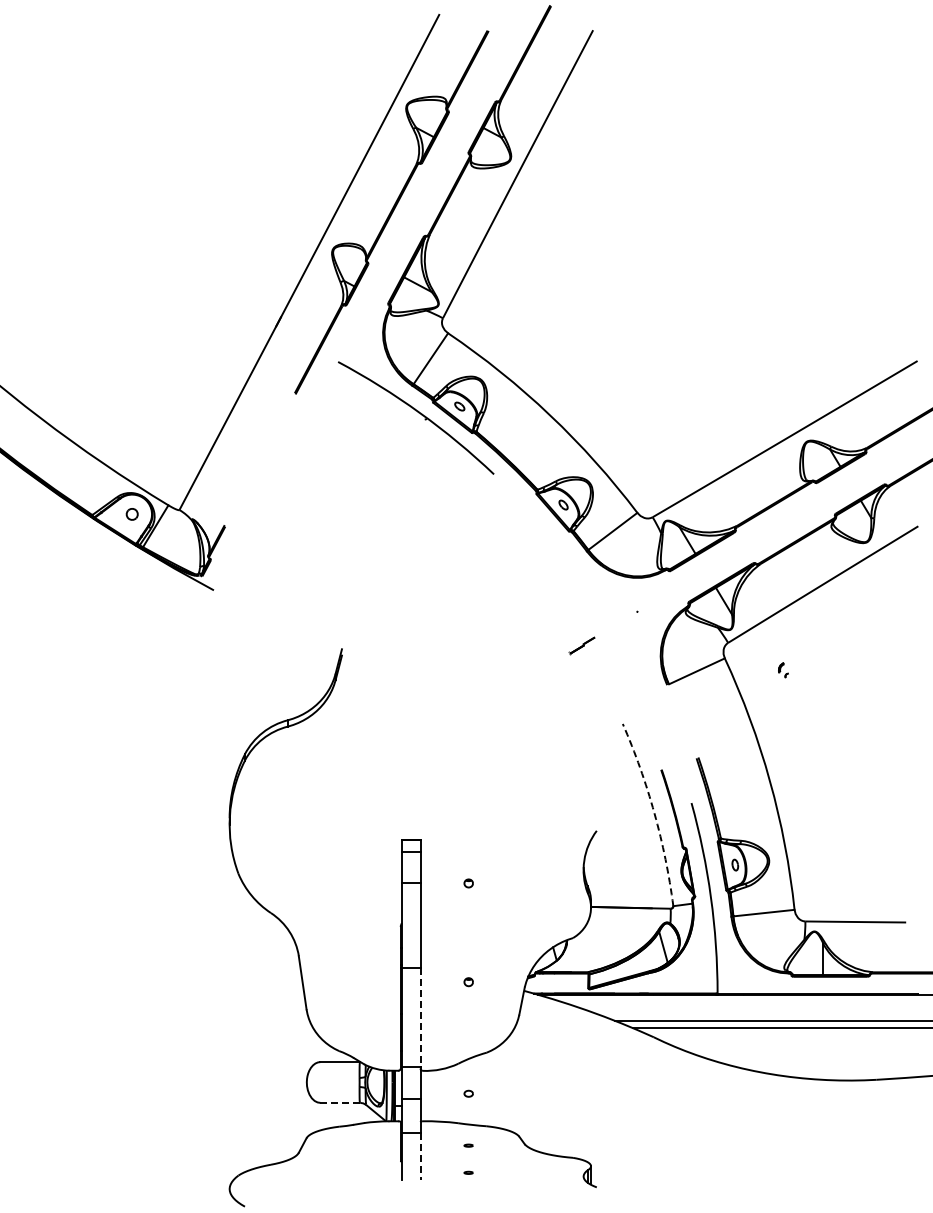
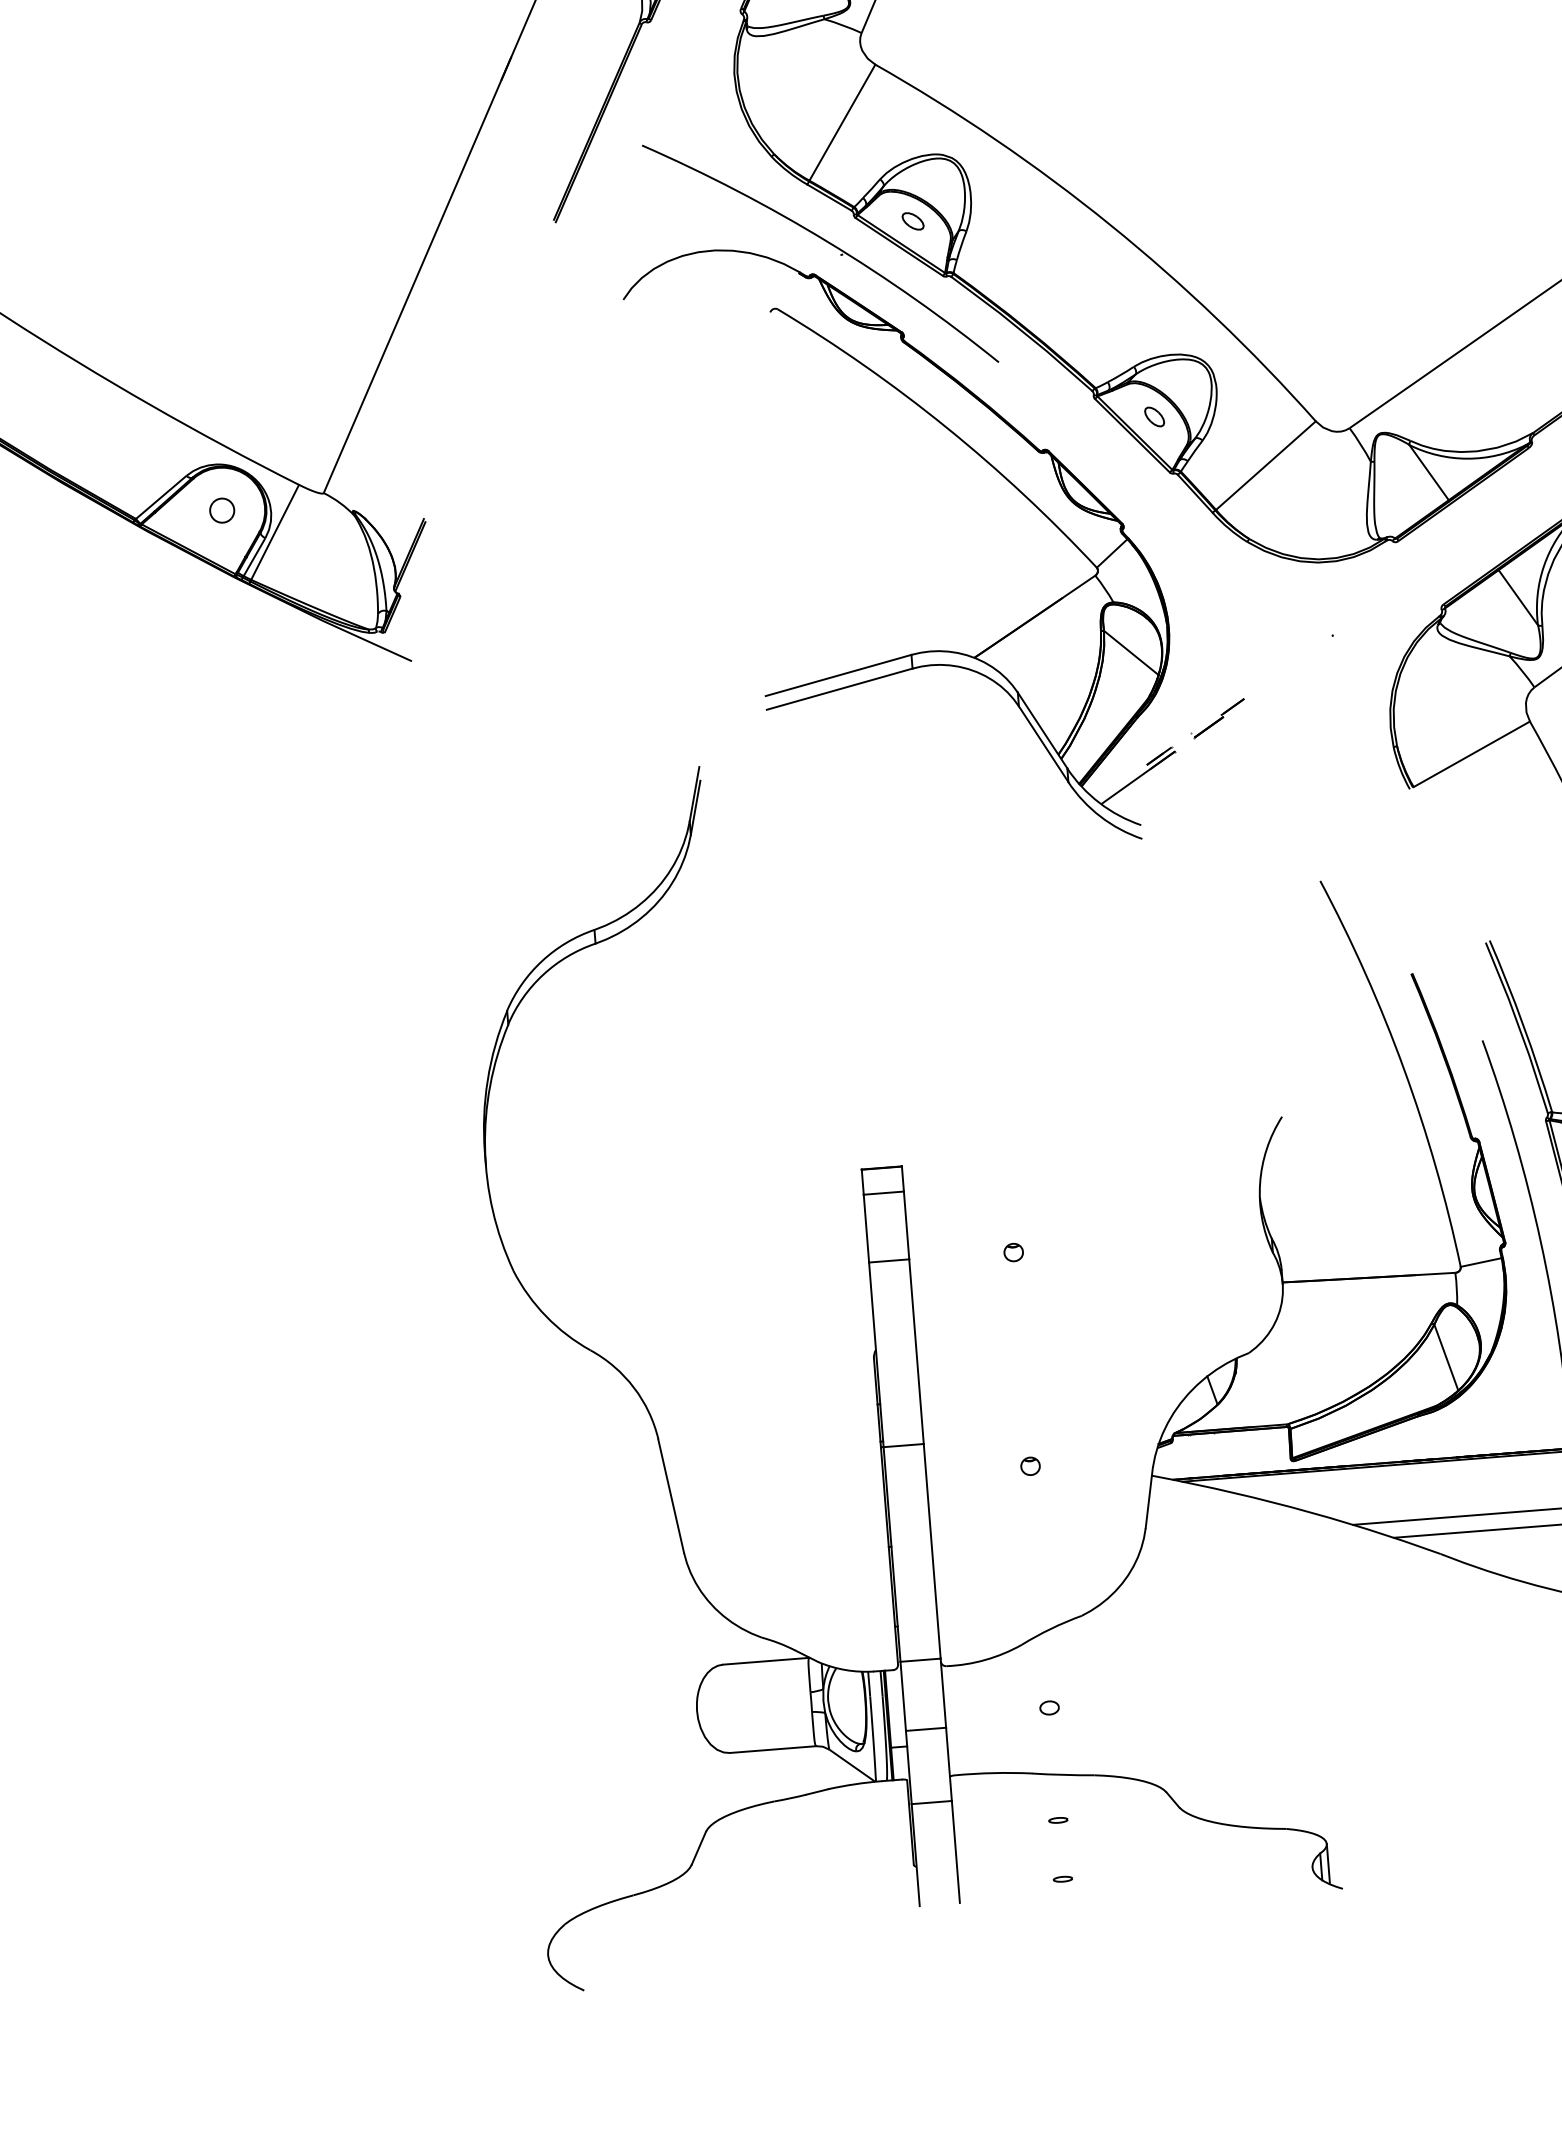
part: (448, 603) -> (922, 649), added
arc: (654, 813) -> (1404, 1069), dashed -> solid
line: (420, 1017) -> (932, 1551), dashed -> solid
line: (340, 1102) -> (773, 1748), dashed -> solid
line: (420, 1156) -> (955, 1852), dashed -> solid

